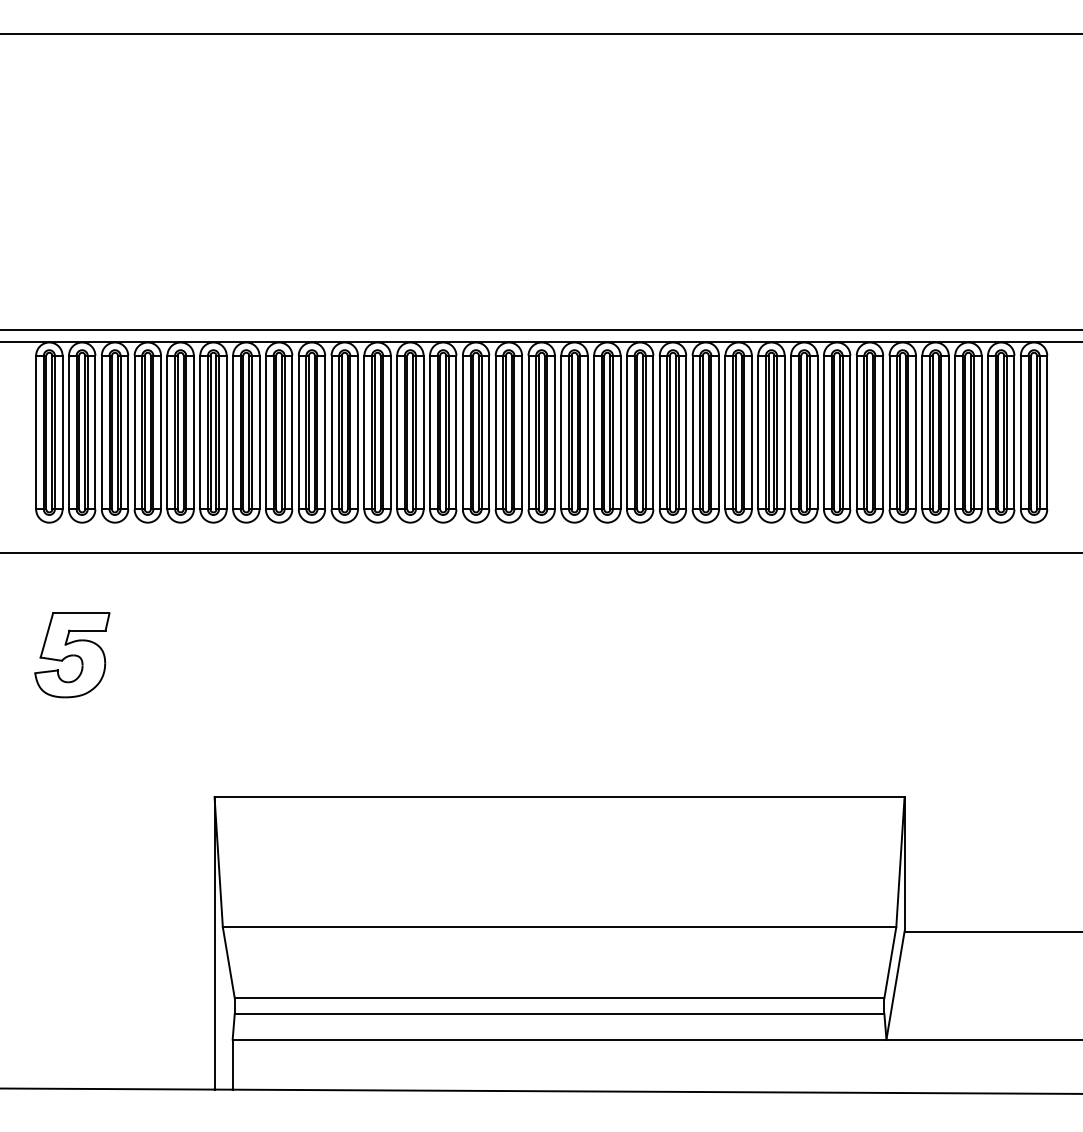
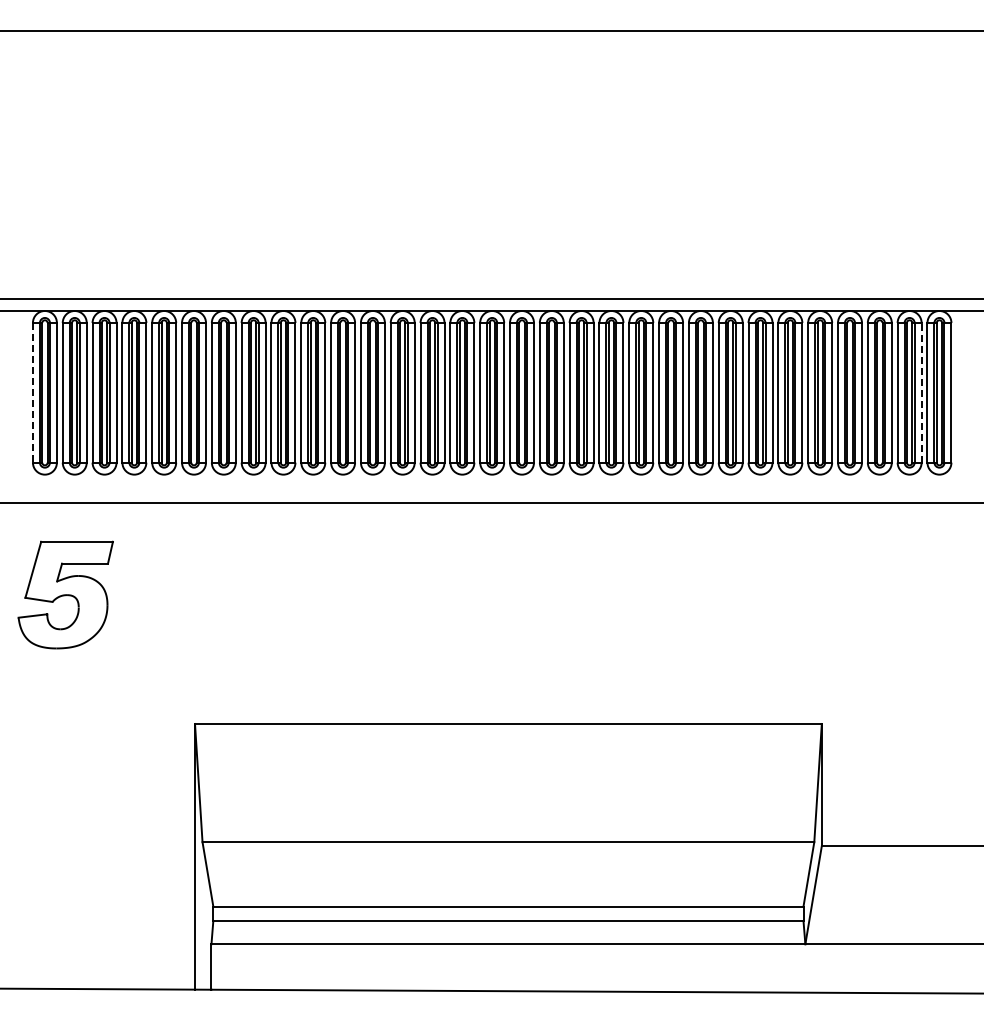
line: (35, 432) -> (32, 392), solid -> dashed
line: (1014, 432) -> (921, 392), solid -> dashed
part: (72, 655) -> (65, 595), size x1.4

